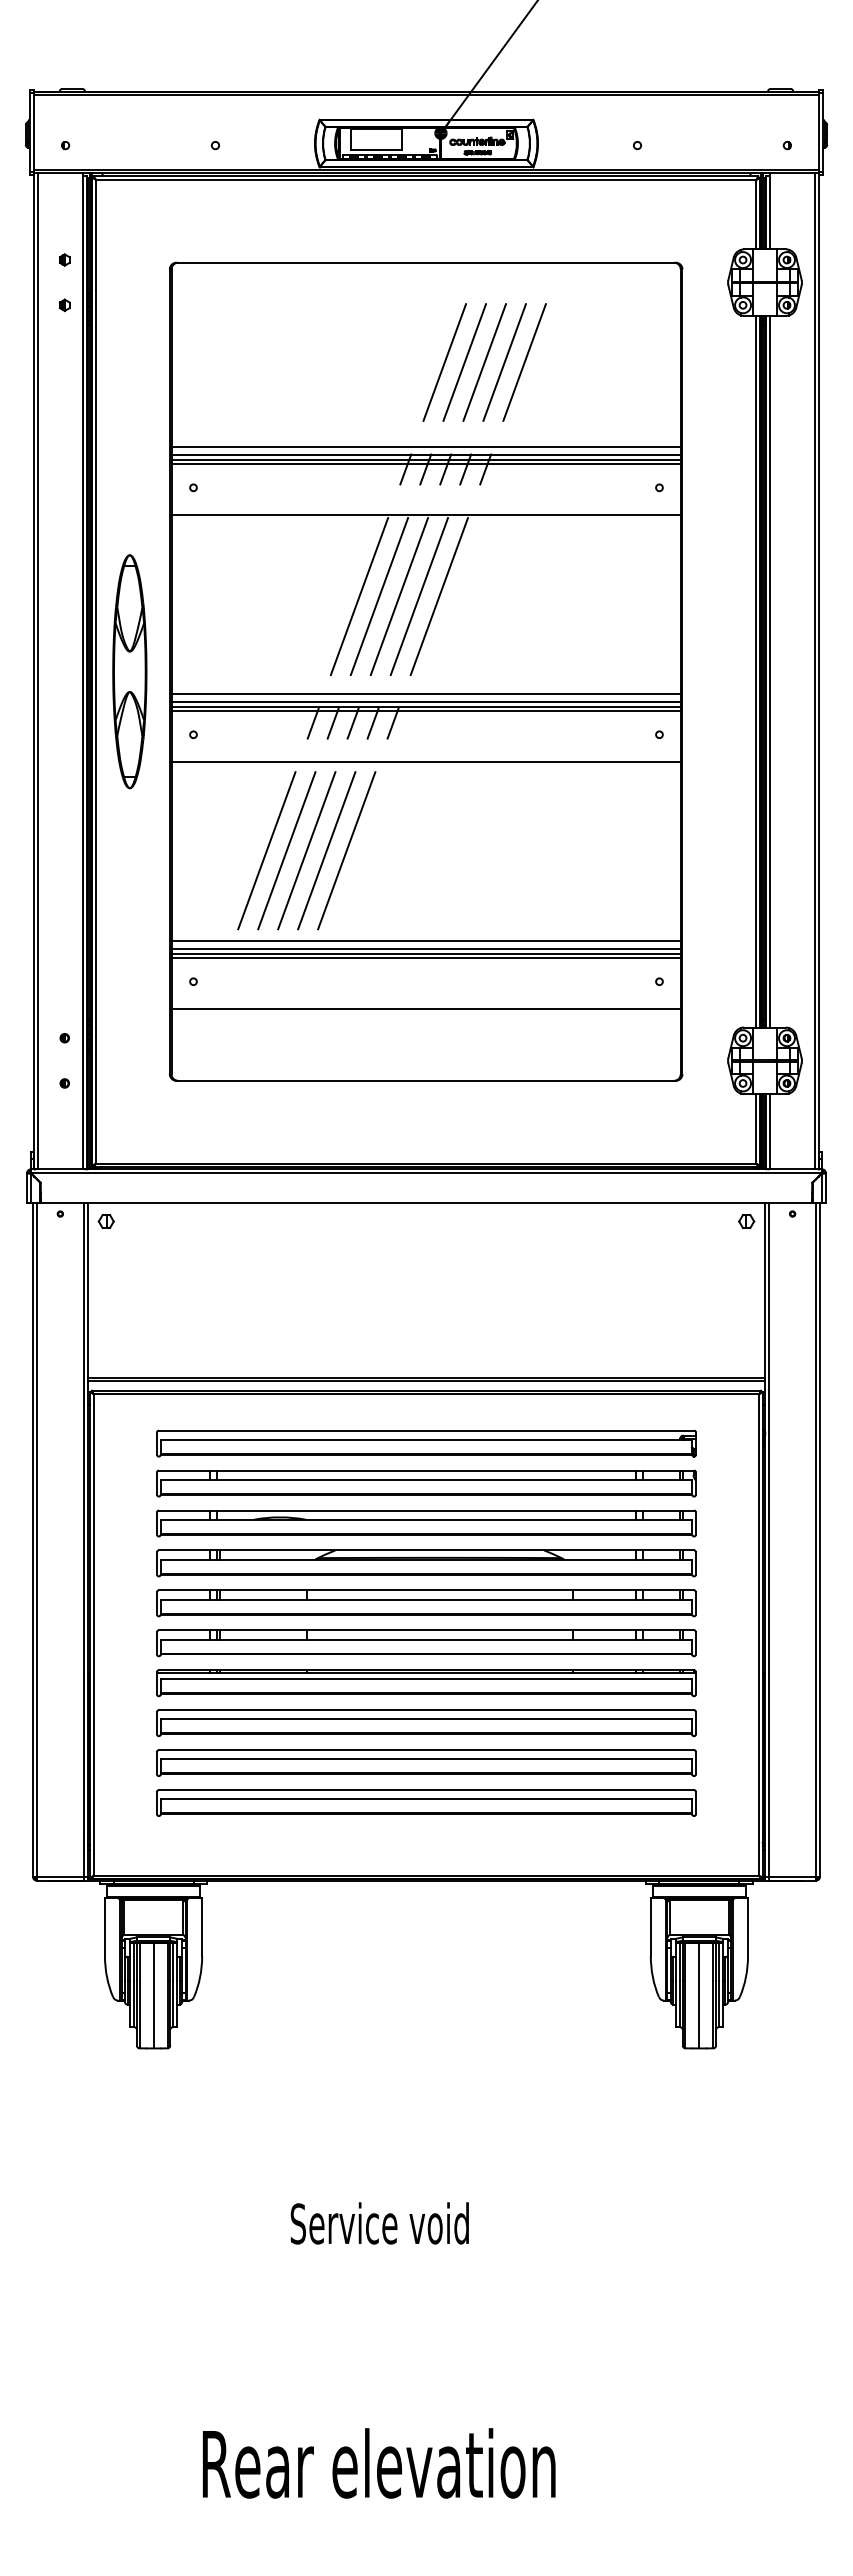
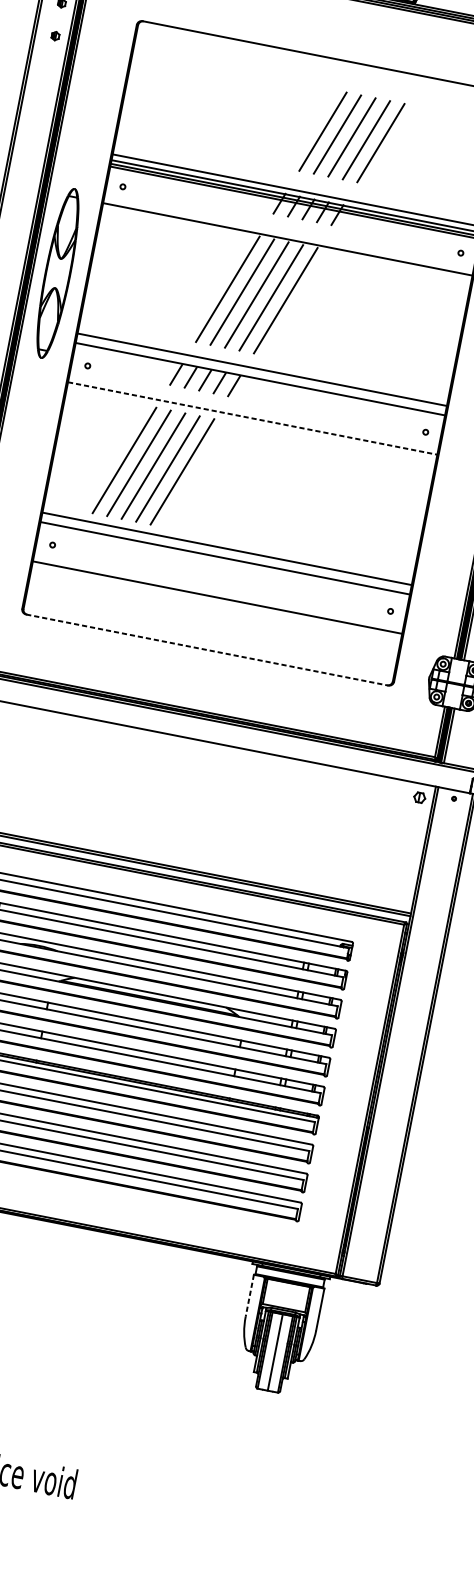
part: (129, 671) -> (57, 273), moved
line: (425, 702) -> (260, 375), removed
line: (425, 711) -> (259, 382), removed
line: (426, 761) -> (252, 418), solid -> dashed
line: (425, 949) -> (225, 554), removed
line: (425, 958) -> (224, 561), removed
line: (426, 1080) -> (207, 649), solid -> dashed
line: (650, 1927) -> (249, 1296), solid -> dashed

